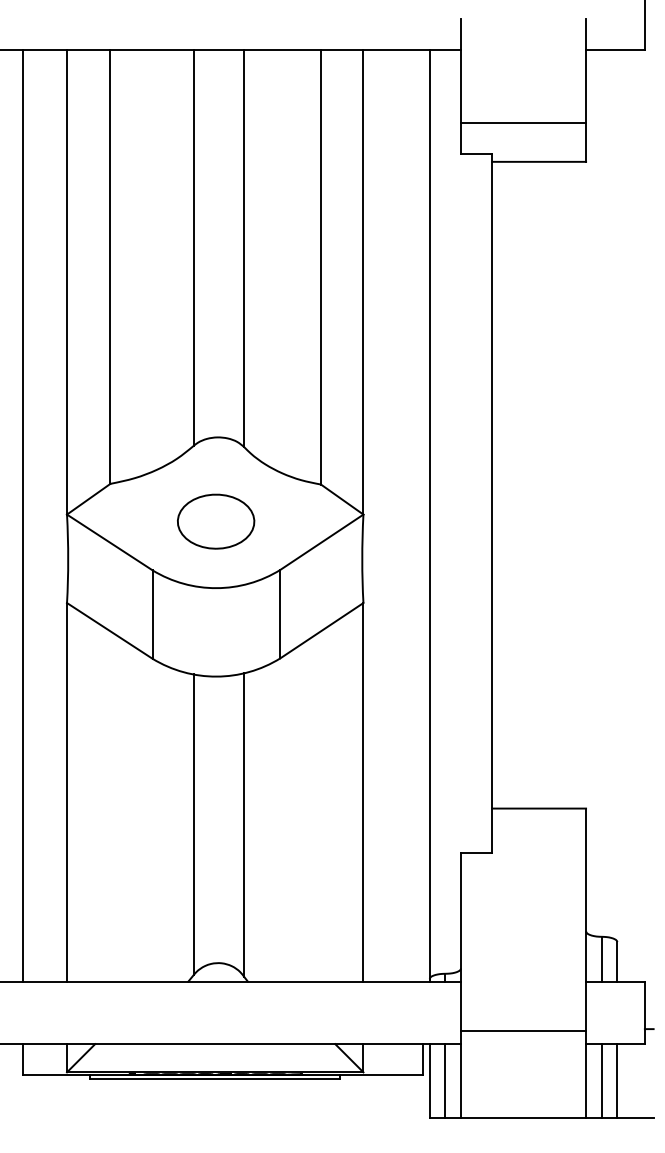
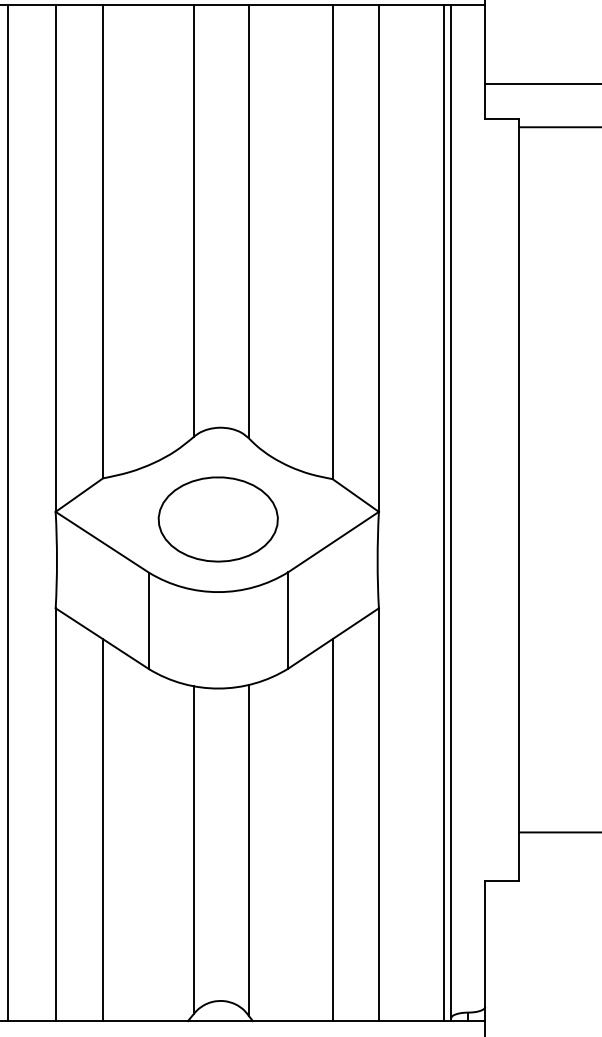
line: (423, 515) -> (444, 512), added
part: (215, 521) -> (217, 519), size x1.43
line: (110, 806) -> (103, 830), added
line: (321, 806) -> (333, 830), added

